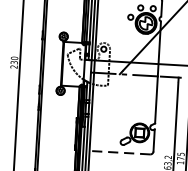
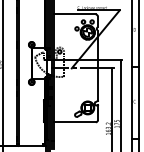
line: (119, 152) -> (74, 122), dashed -> solid

